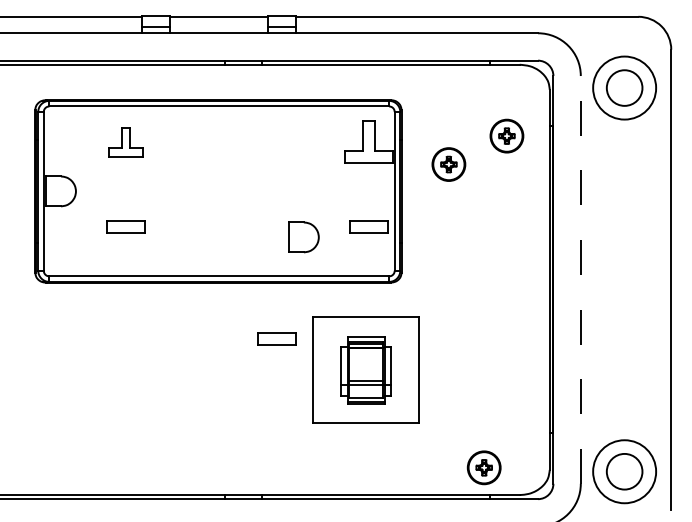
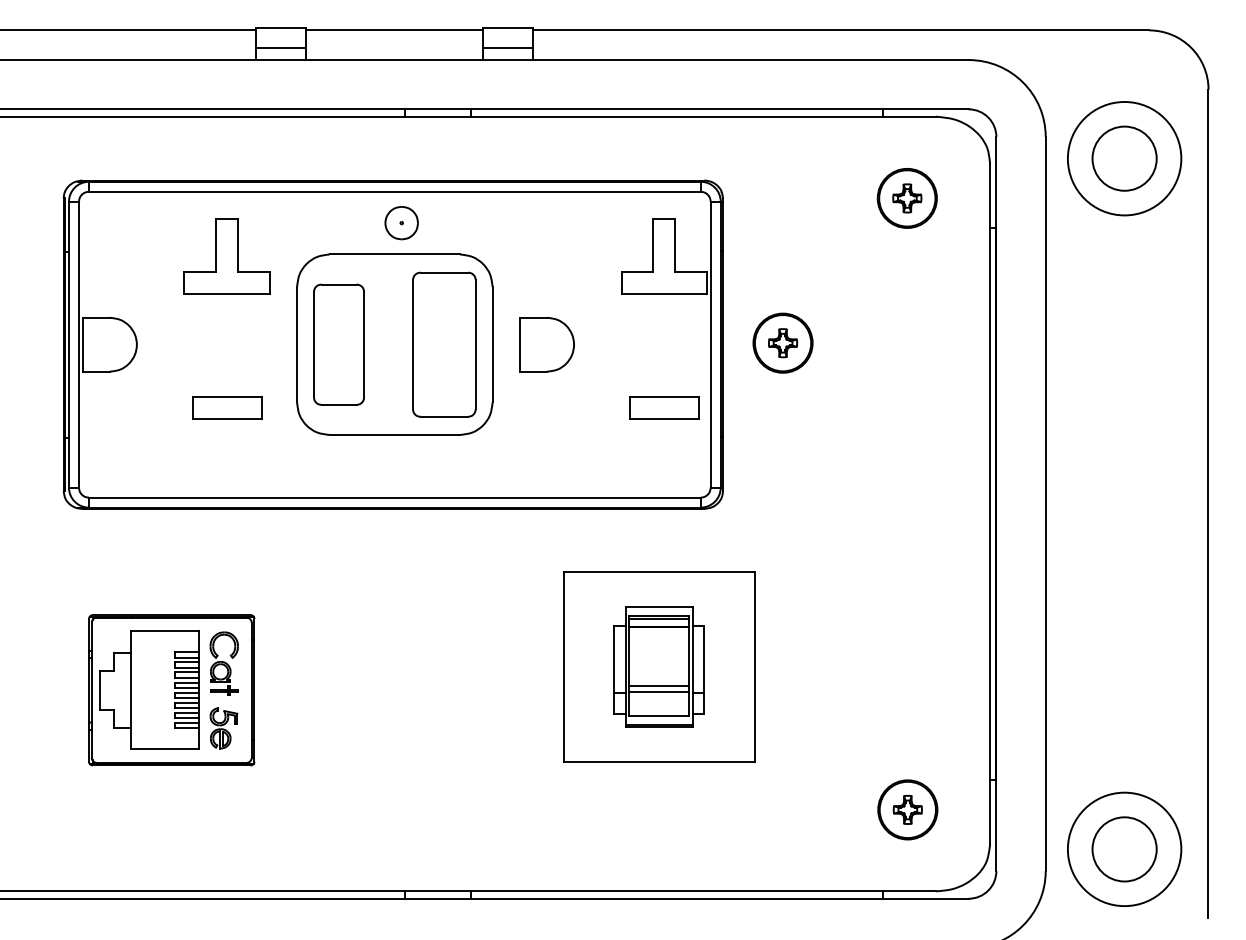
part: (506, 135) -> (906, 197), moved
part: (125, 141) -> (226, 254), size x1.43
part: (448, 164) -> (782, 343), moved
part: (219, 178) -> (395, 321), added
part: (303, 237) -> (546, 344), moved
line: (580, 279) -> (1045, 503), dashed -> solid
part: (276, 338) -> (497, 609), removed
part: (95, 382) -> (172, 688), added
part: (483, 467) -> (906, 809), moved

